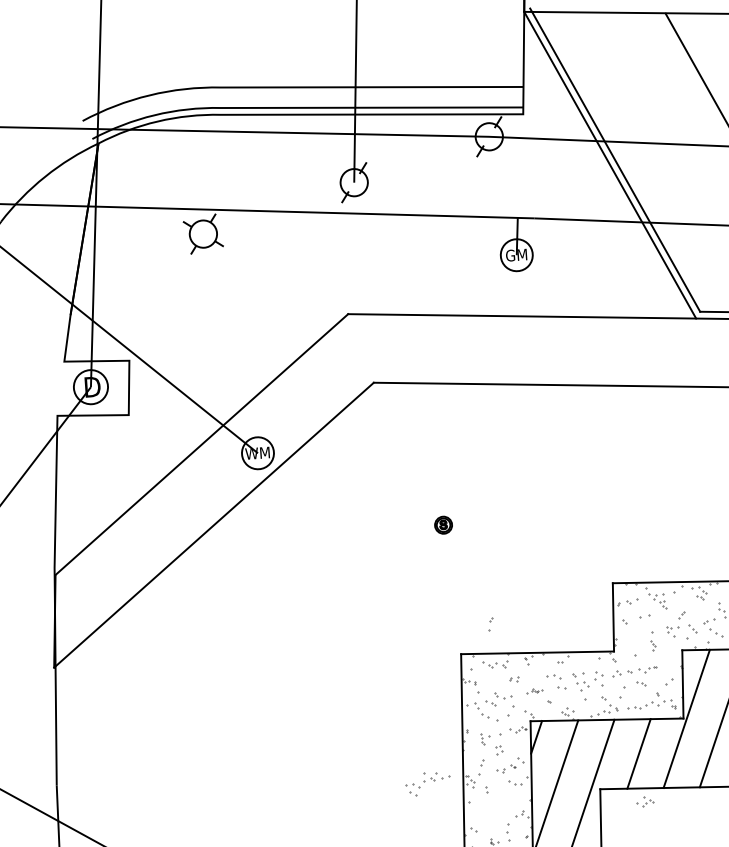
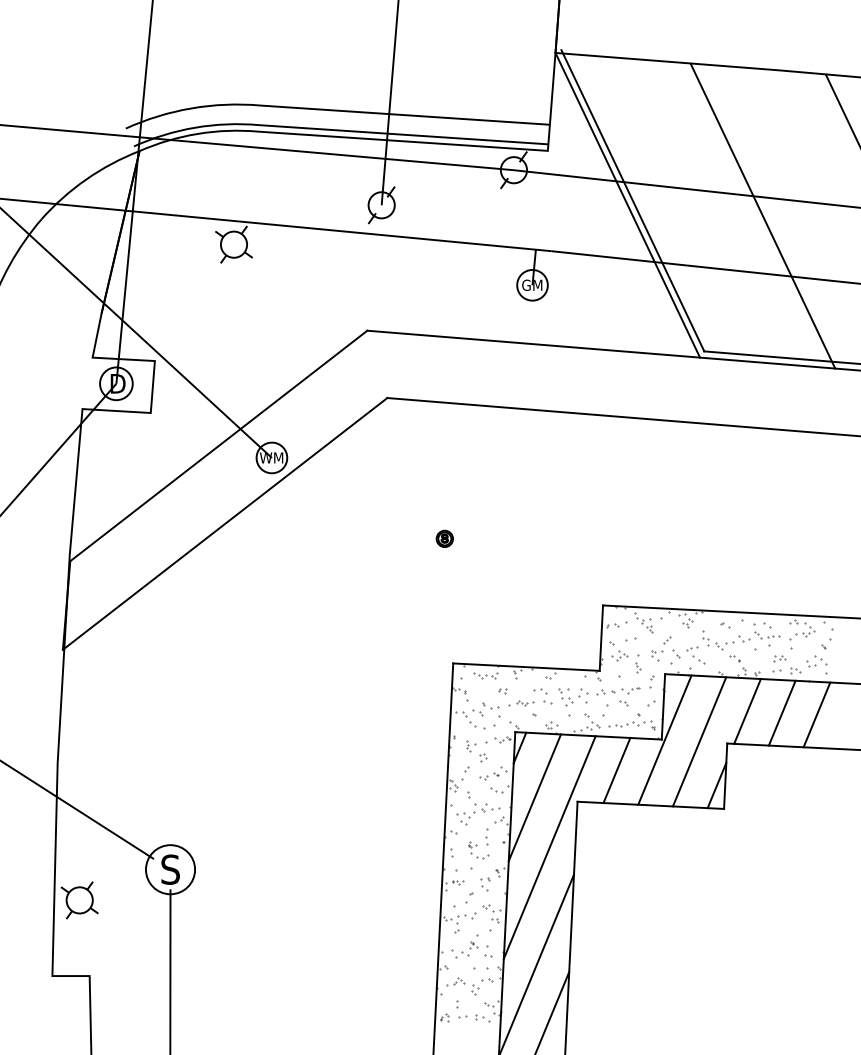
part: (490, 623) -> (651, 681), moved
part: (534, 690) -> (521, 703), size x1.67
part: (428, 783) -> (478, 814), moved
part: (644, 801) -> (619, 655), moved

